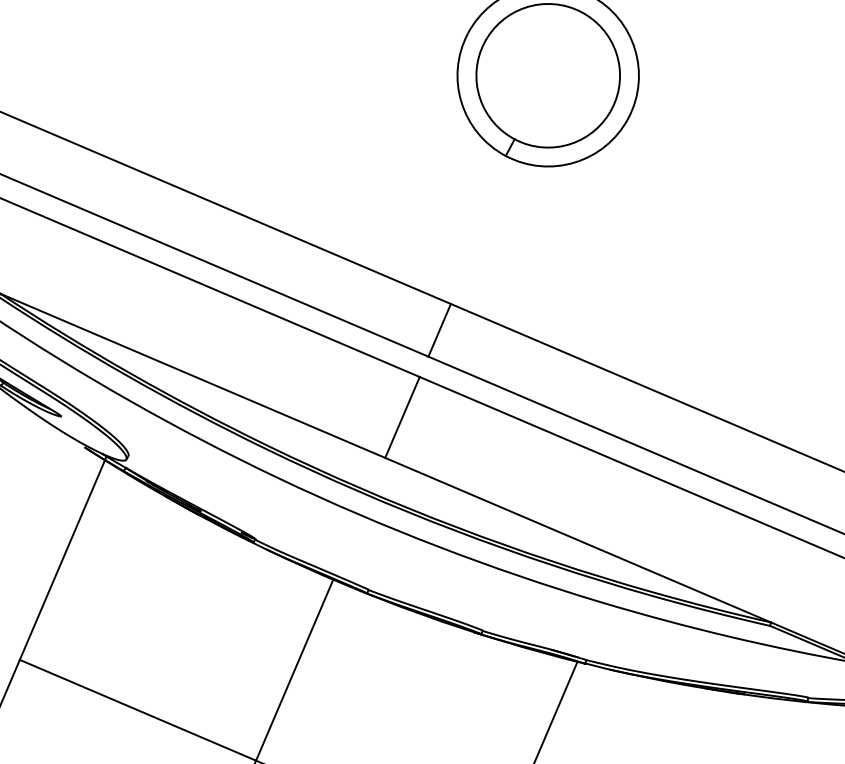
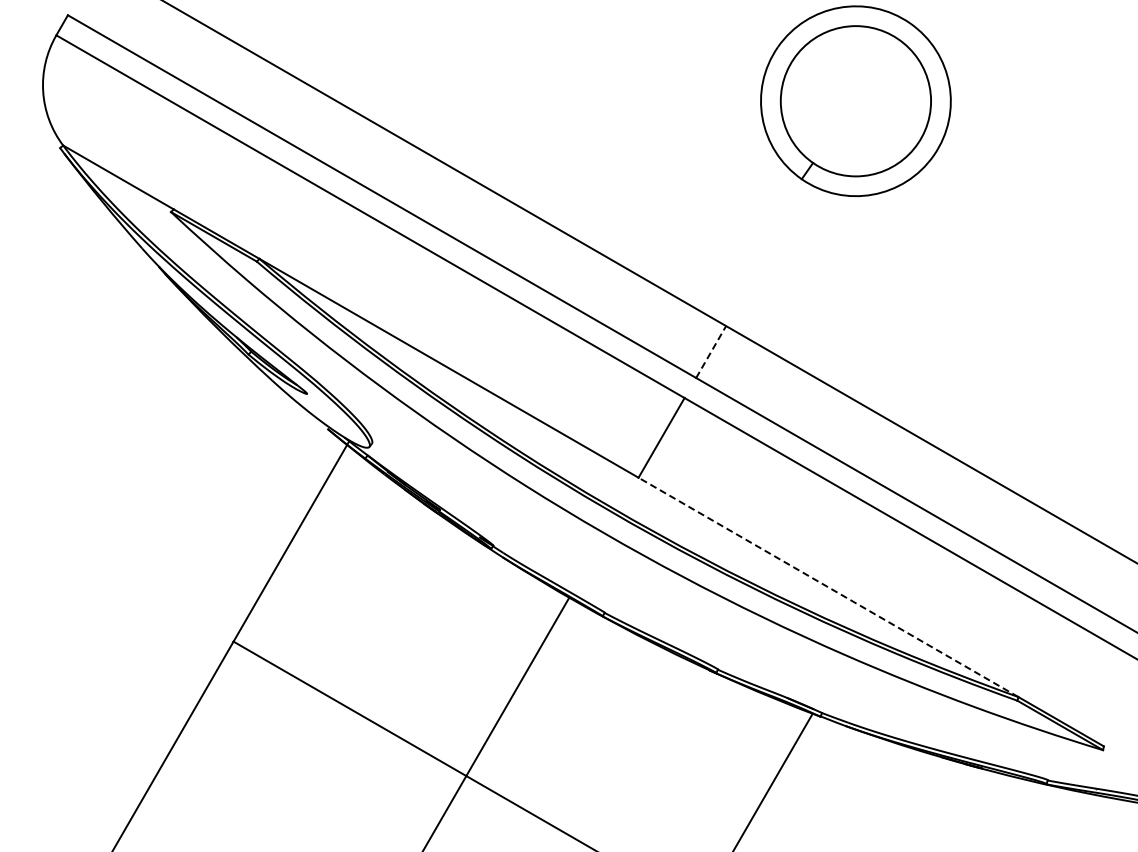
line: (440, 330) -> (711, 352), solid -> dashed
line: (578, 540) -> (828, 587), solid -> dashed

